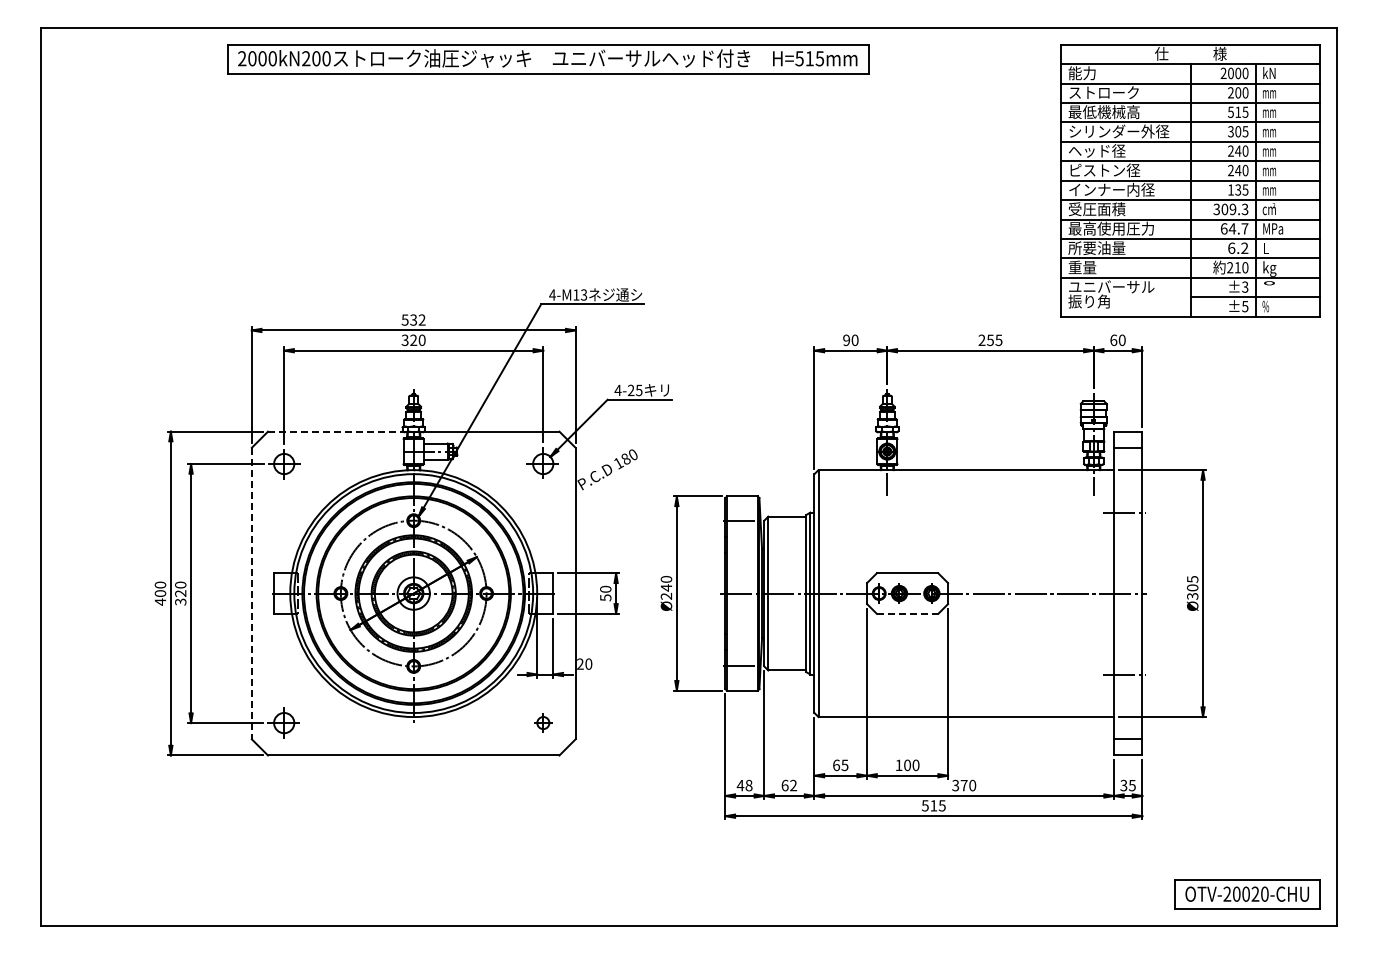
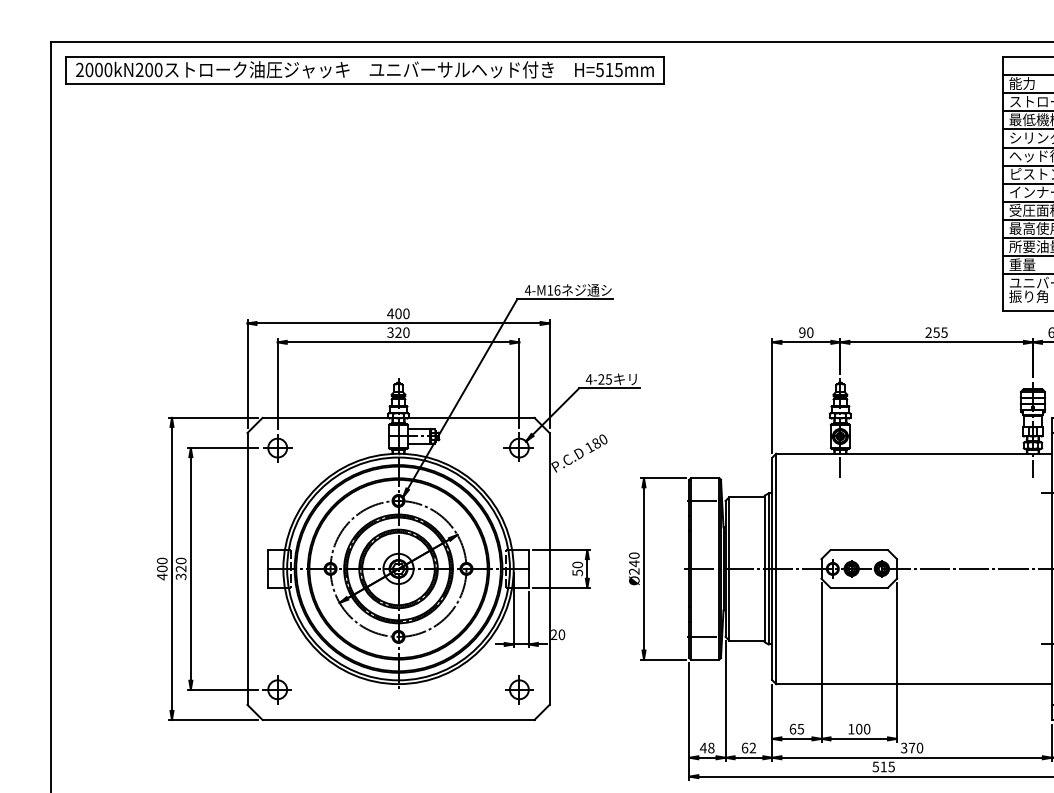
part: (548, 59) -> (365, 70), moved
text: (583, 294) -> (556, 289), 4-M13 -> 4-M16
text: (413, 319) -> (398, 313), 532 -> 400
line: (335, 431) -> (325, 417), dashed -> solid
line: (251, 593) -> (247, 568), dashed -> solid
line: (907, 613) -> (859, 587), dashed -> solid
part: (543, 722) -> (519, 689), size x1.67

